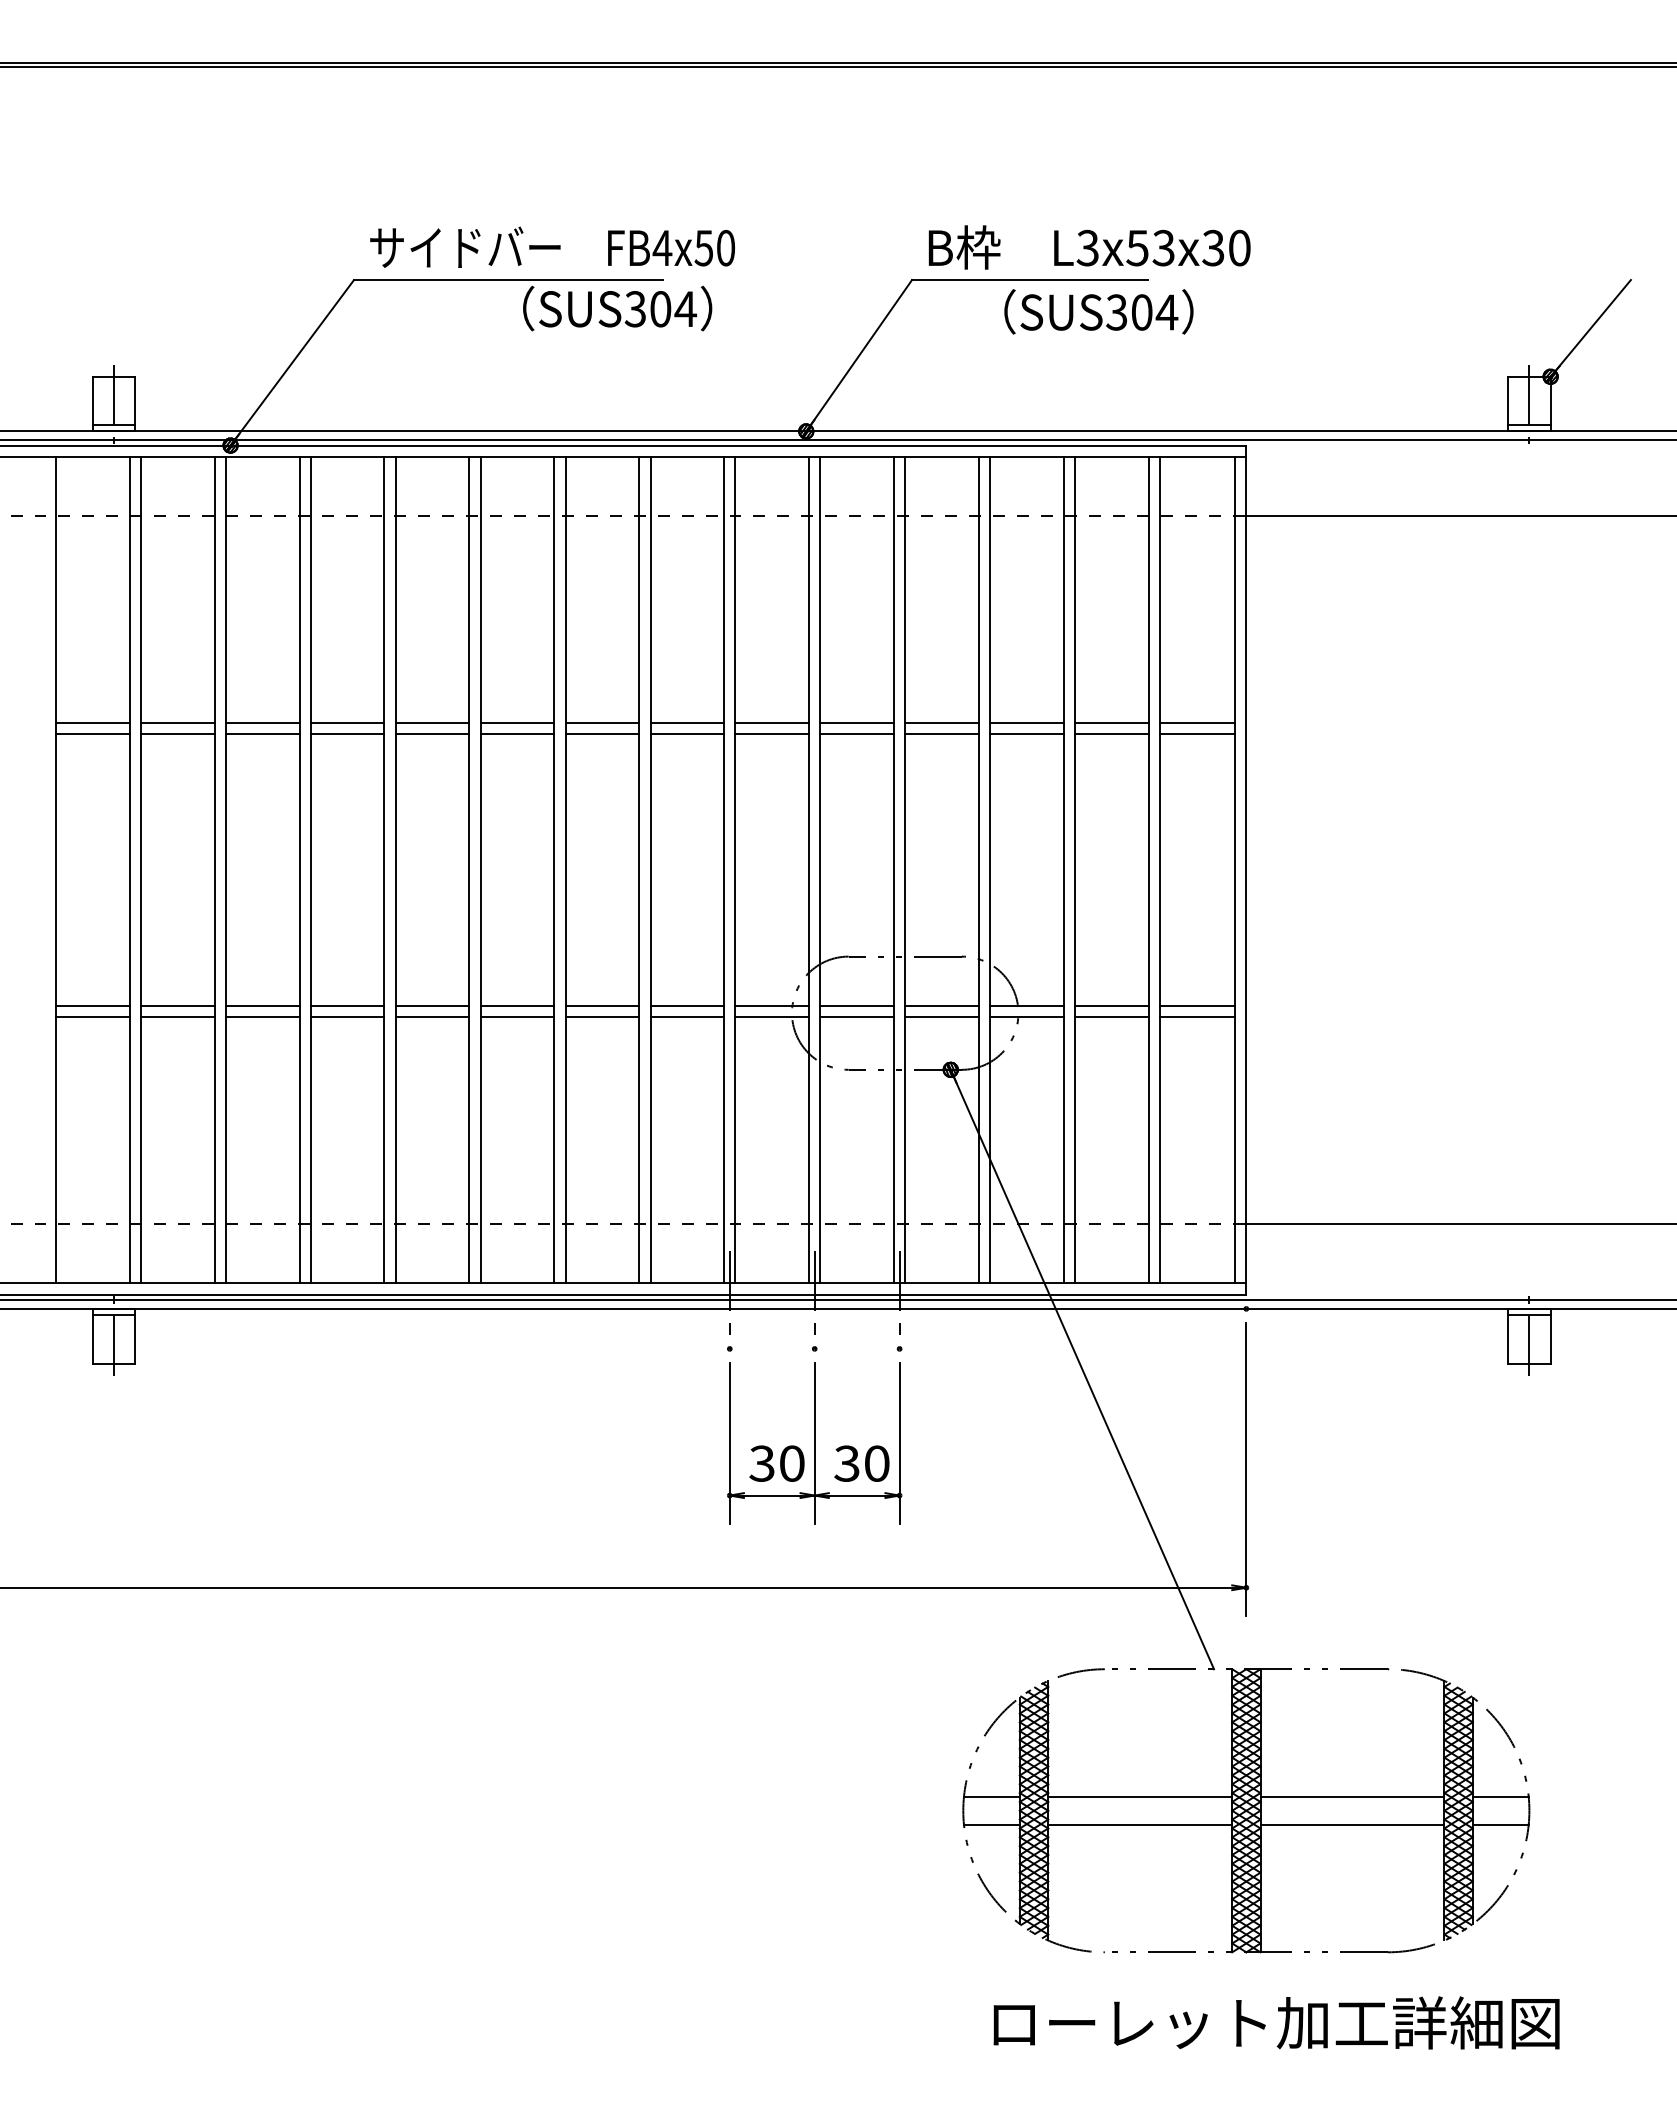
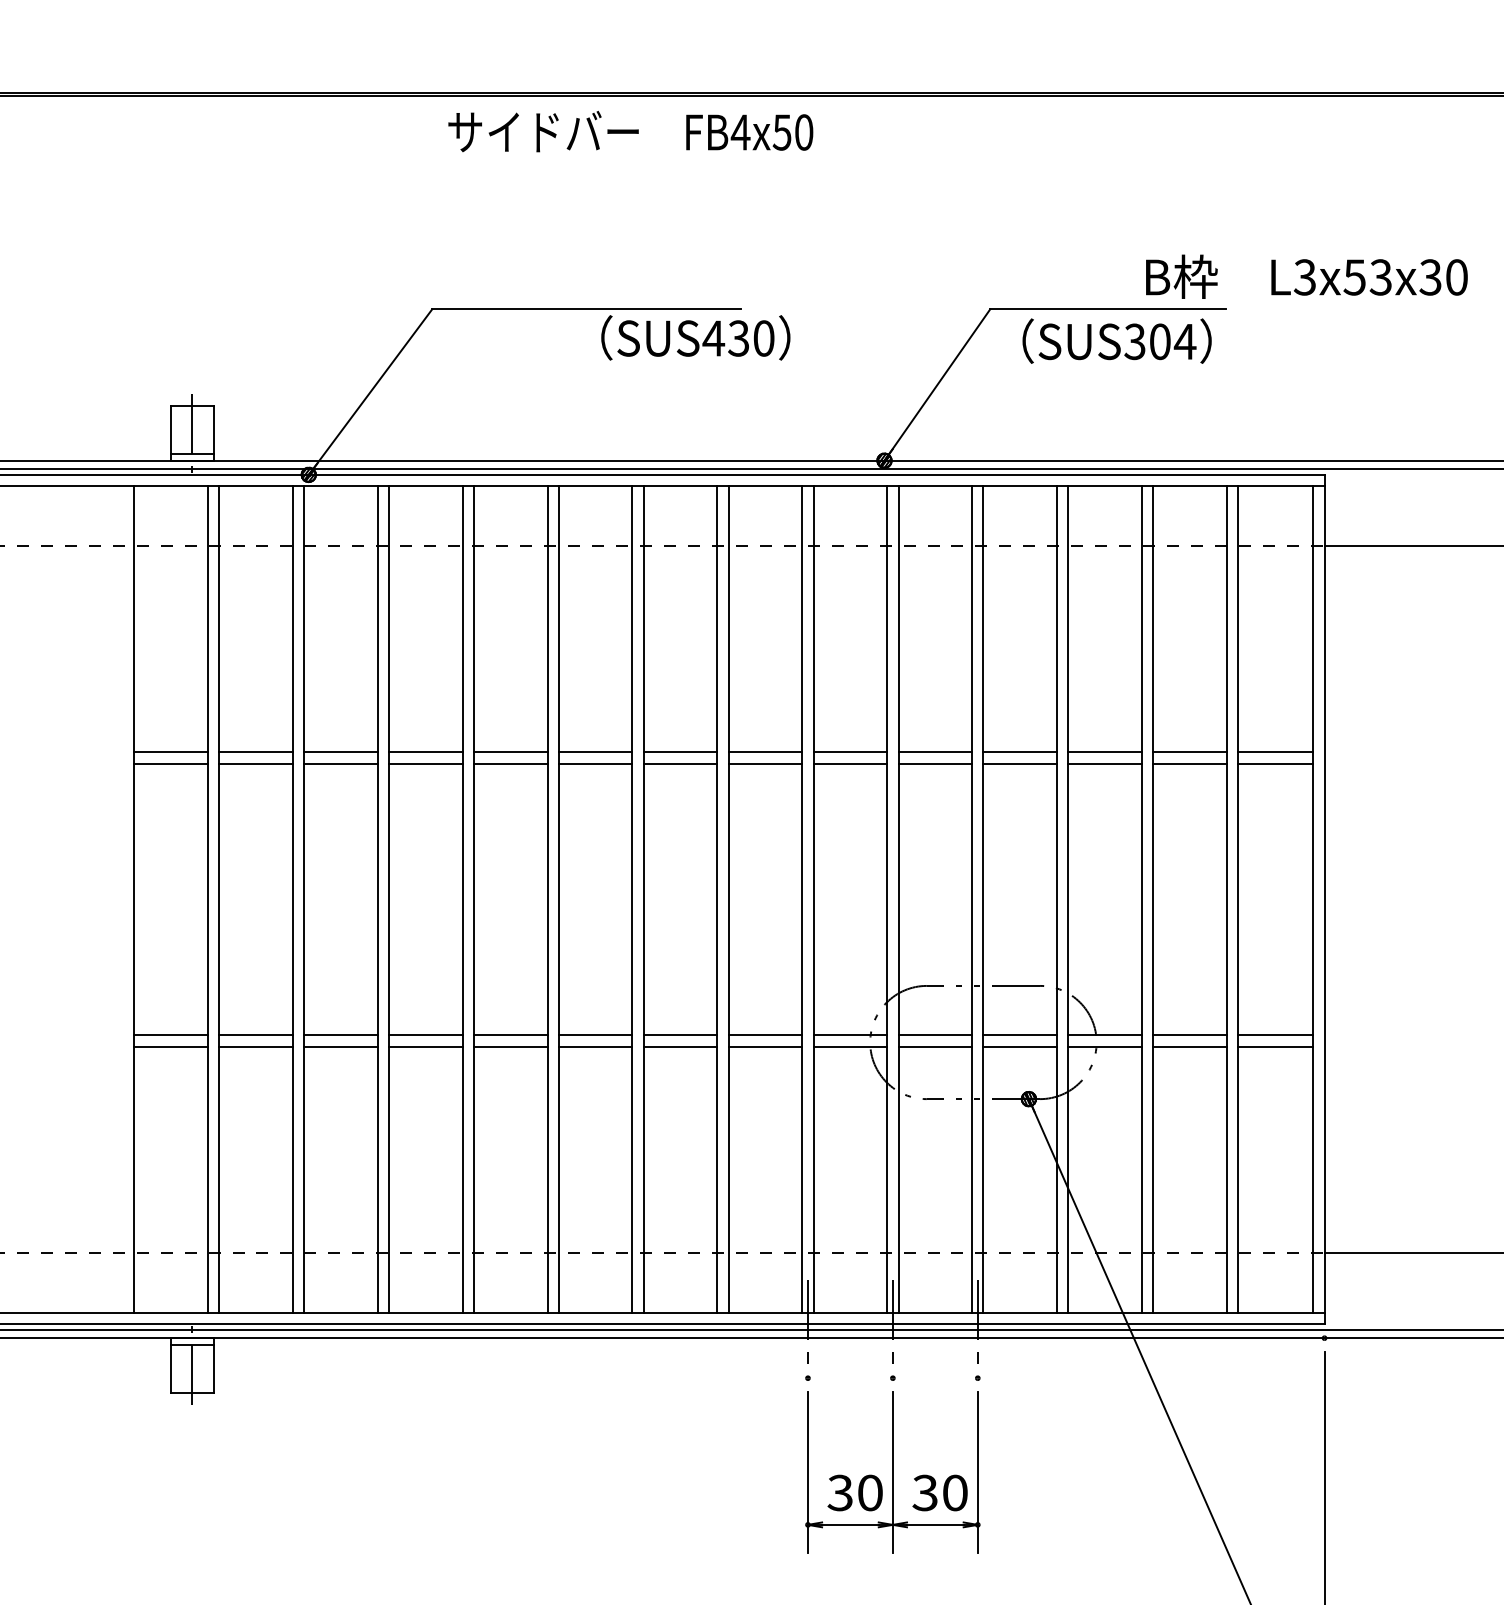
text: (552, 246) -> (630, 130), moved
text: (1089, 247) -> (1306, 276), moved
text: (660, 309) -> (738, 338), SUS304 -> SUS430
text: (1098, 311) -> (1116, 340), moved

